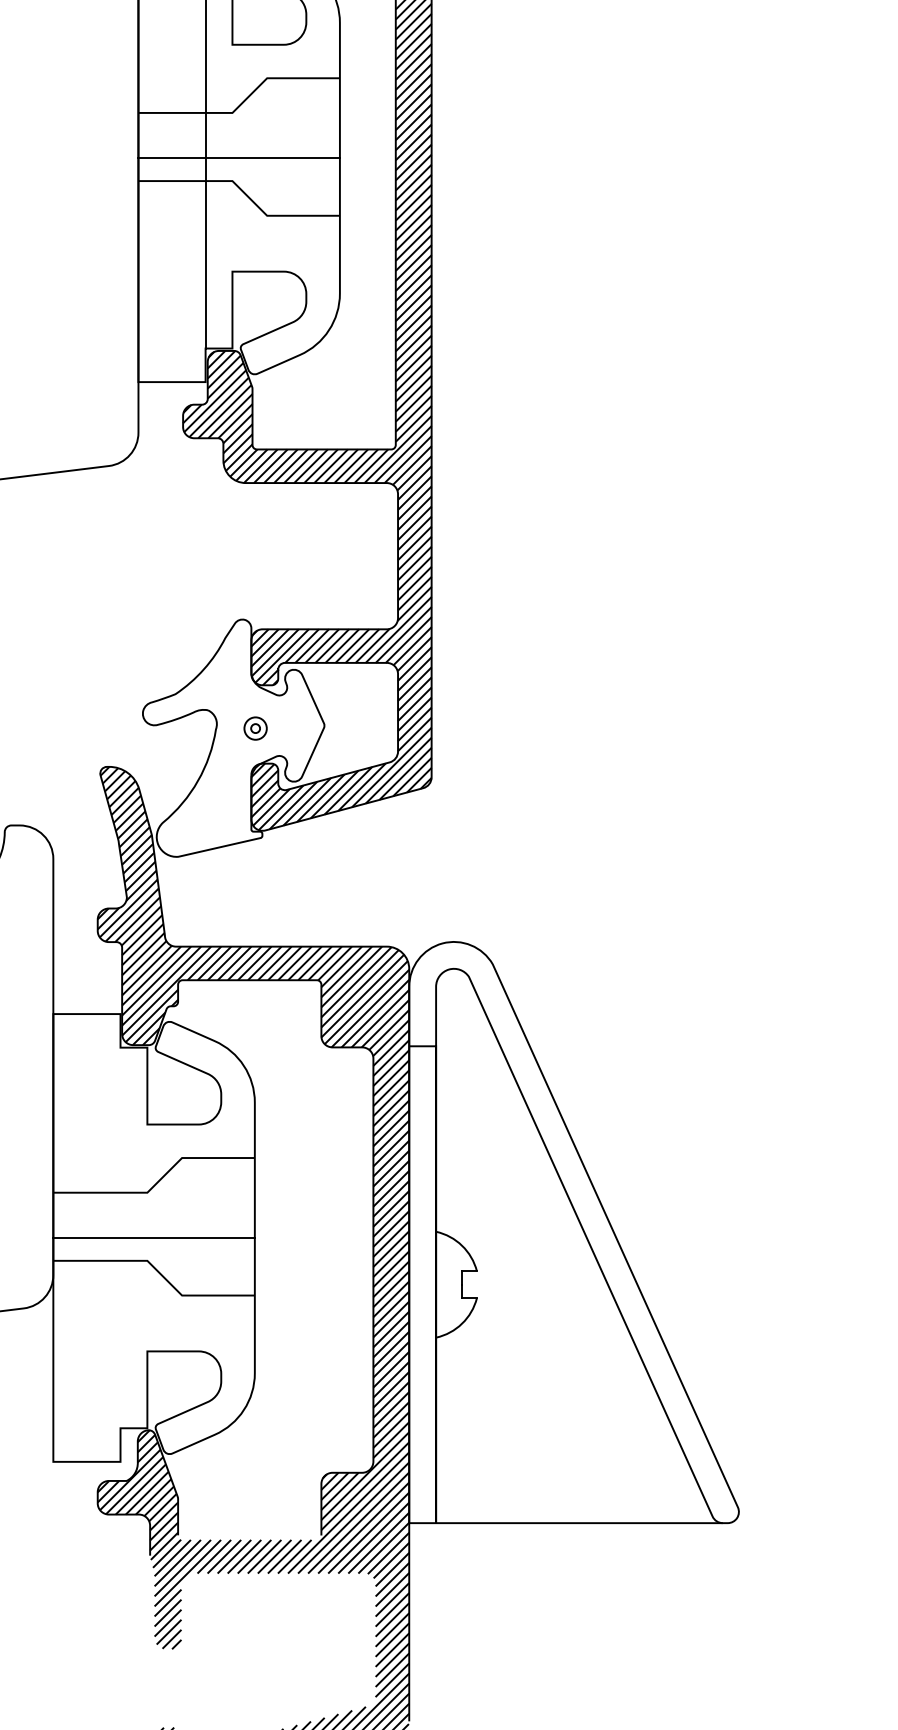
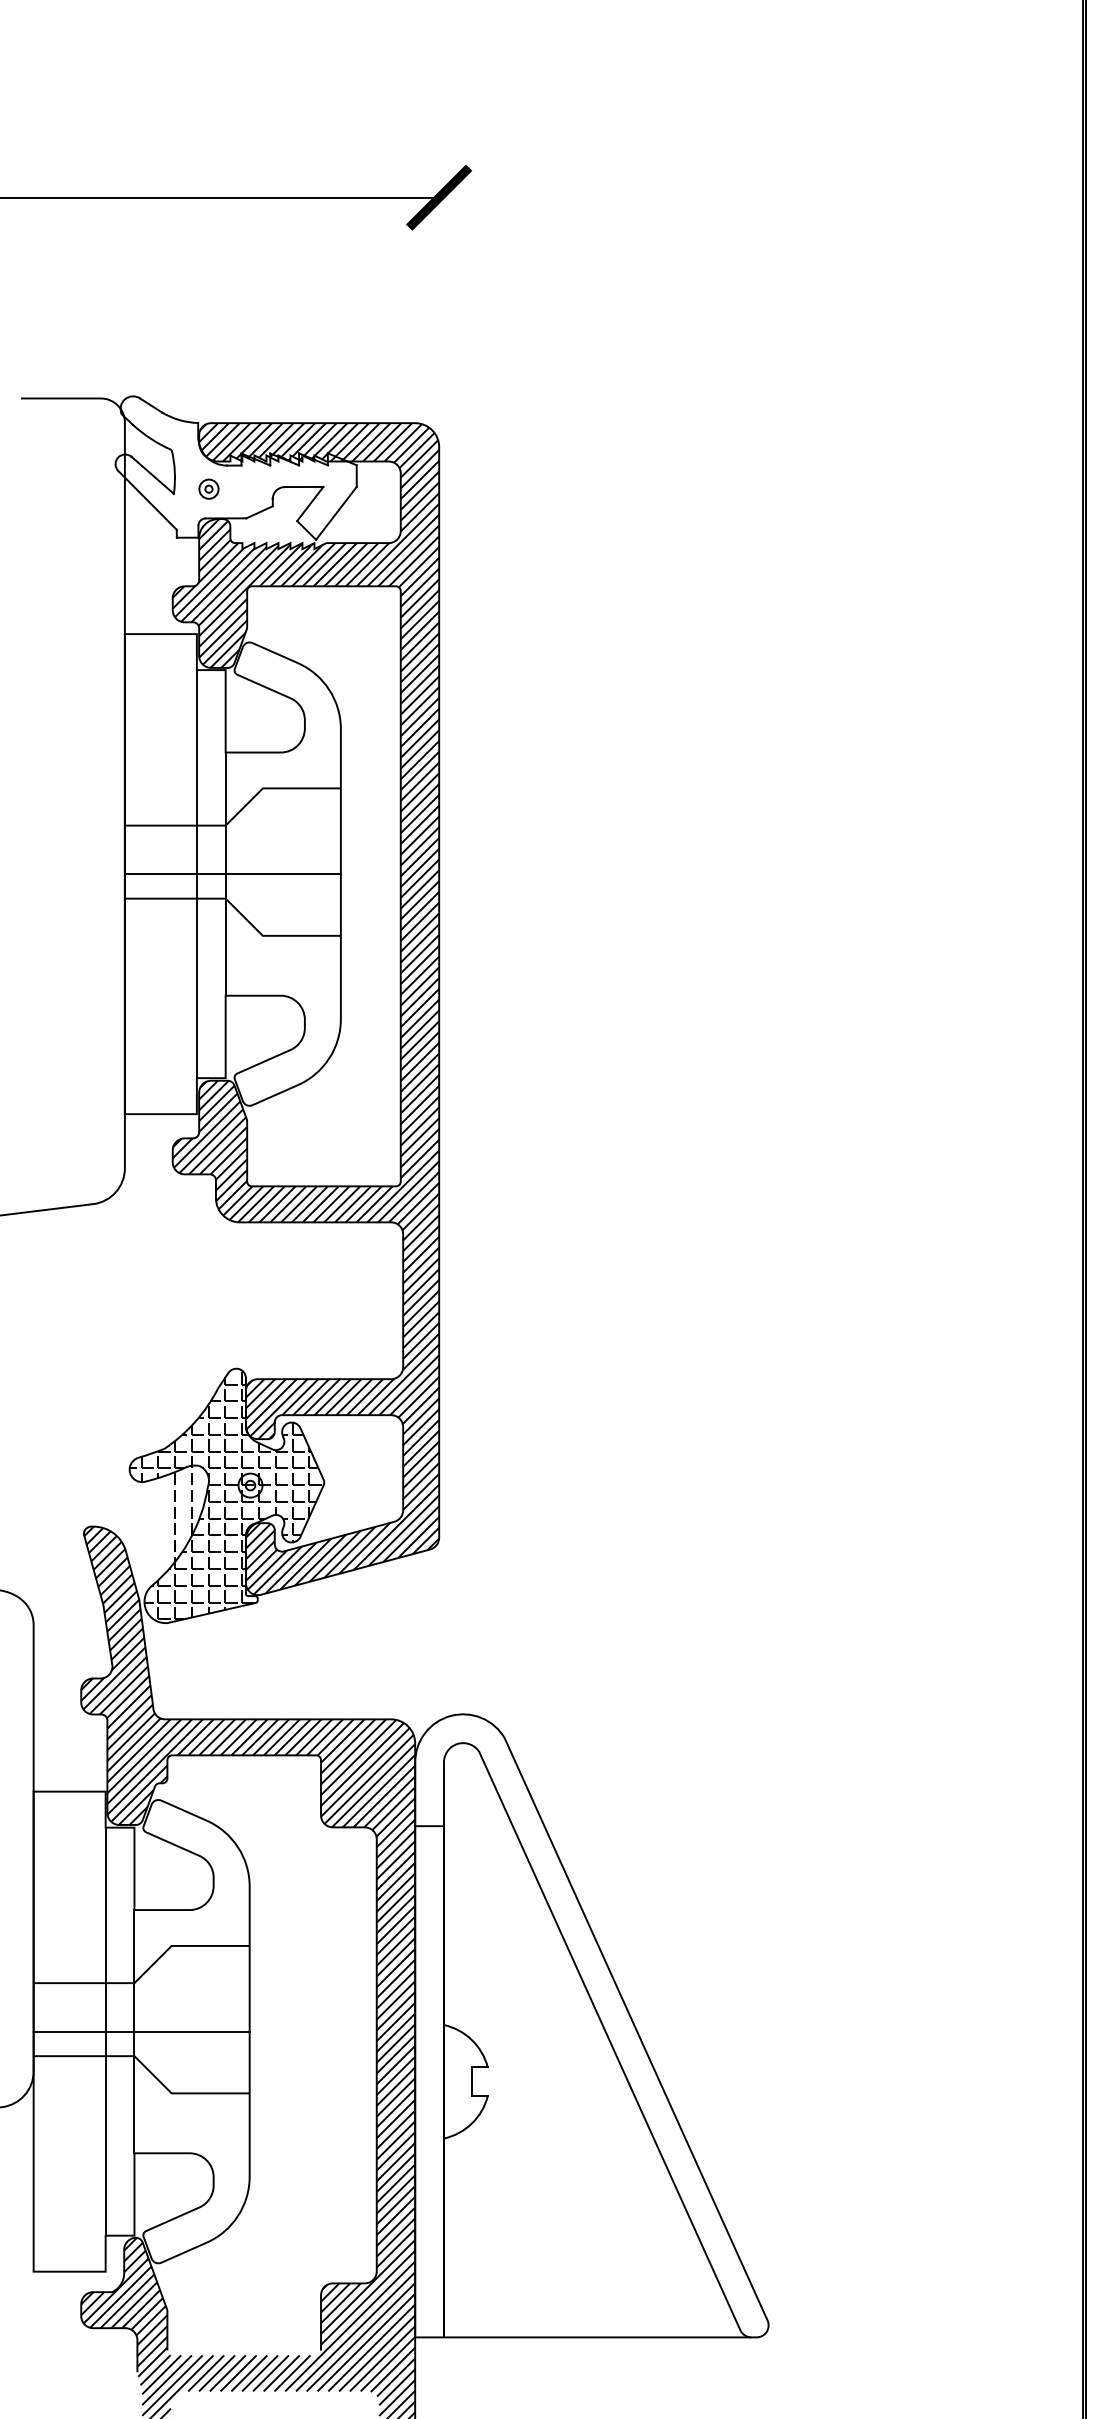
line: (232, 157) -> (225, 873), added
hatch: (232, 737) -> (225, 1495), added
line: (120, 1237) -> (105, 2031), added
line: (147, 1237) -> (134, 2031), added

